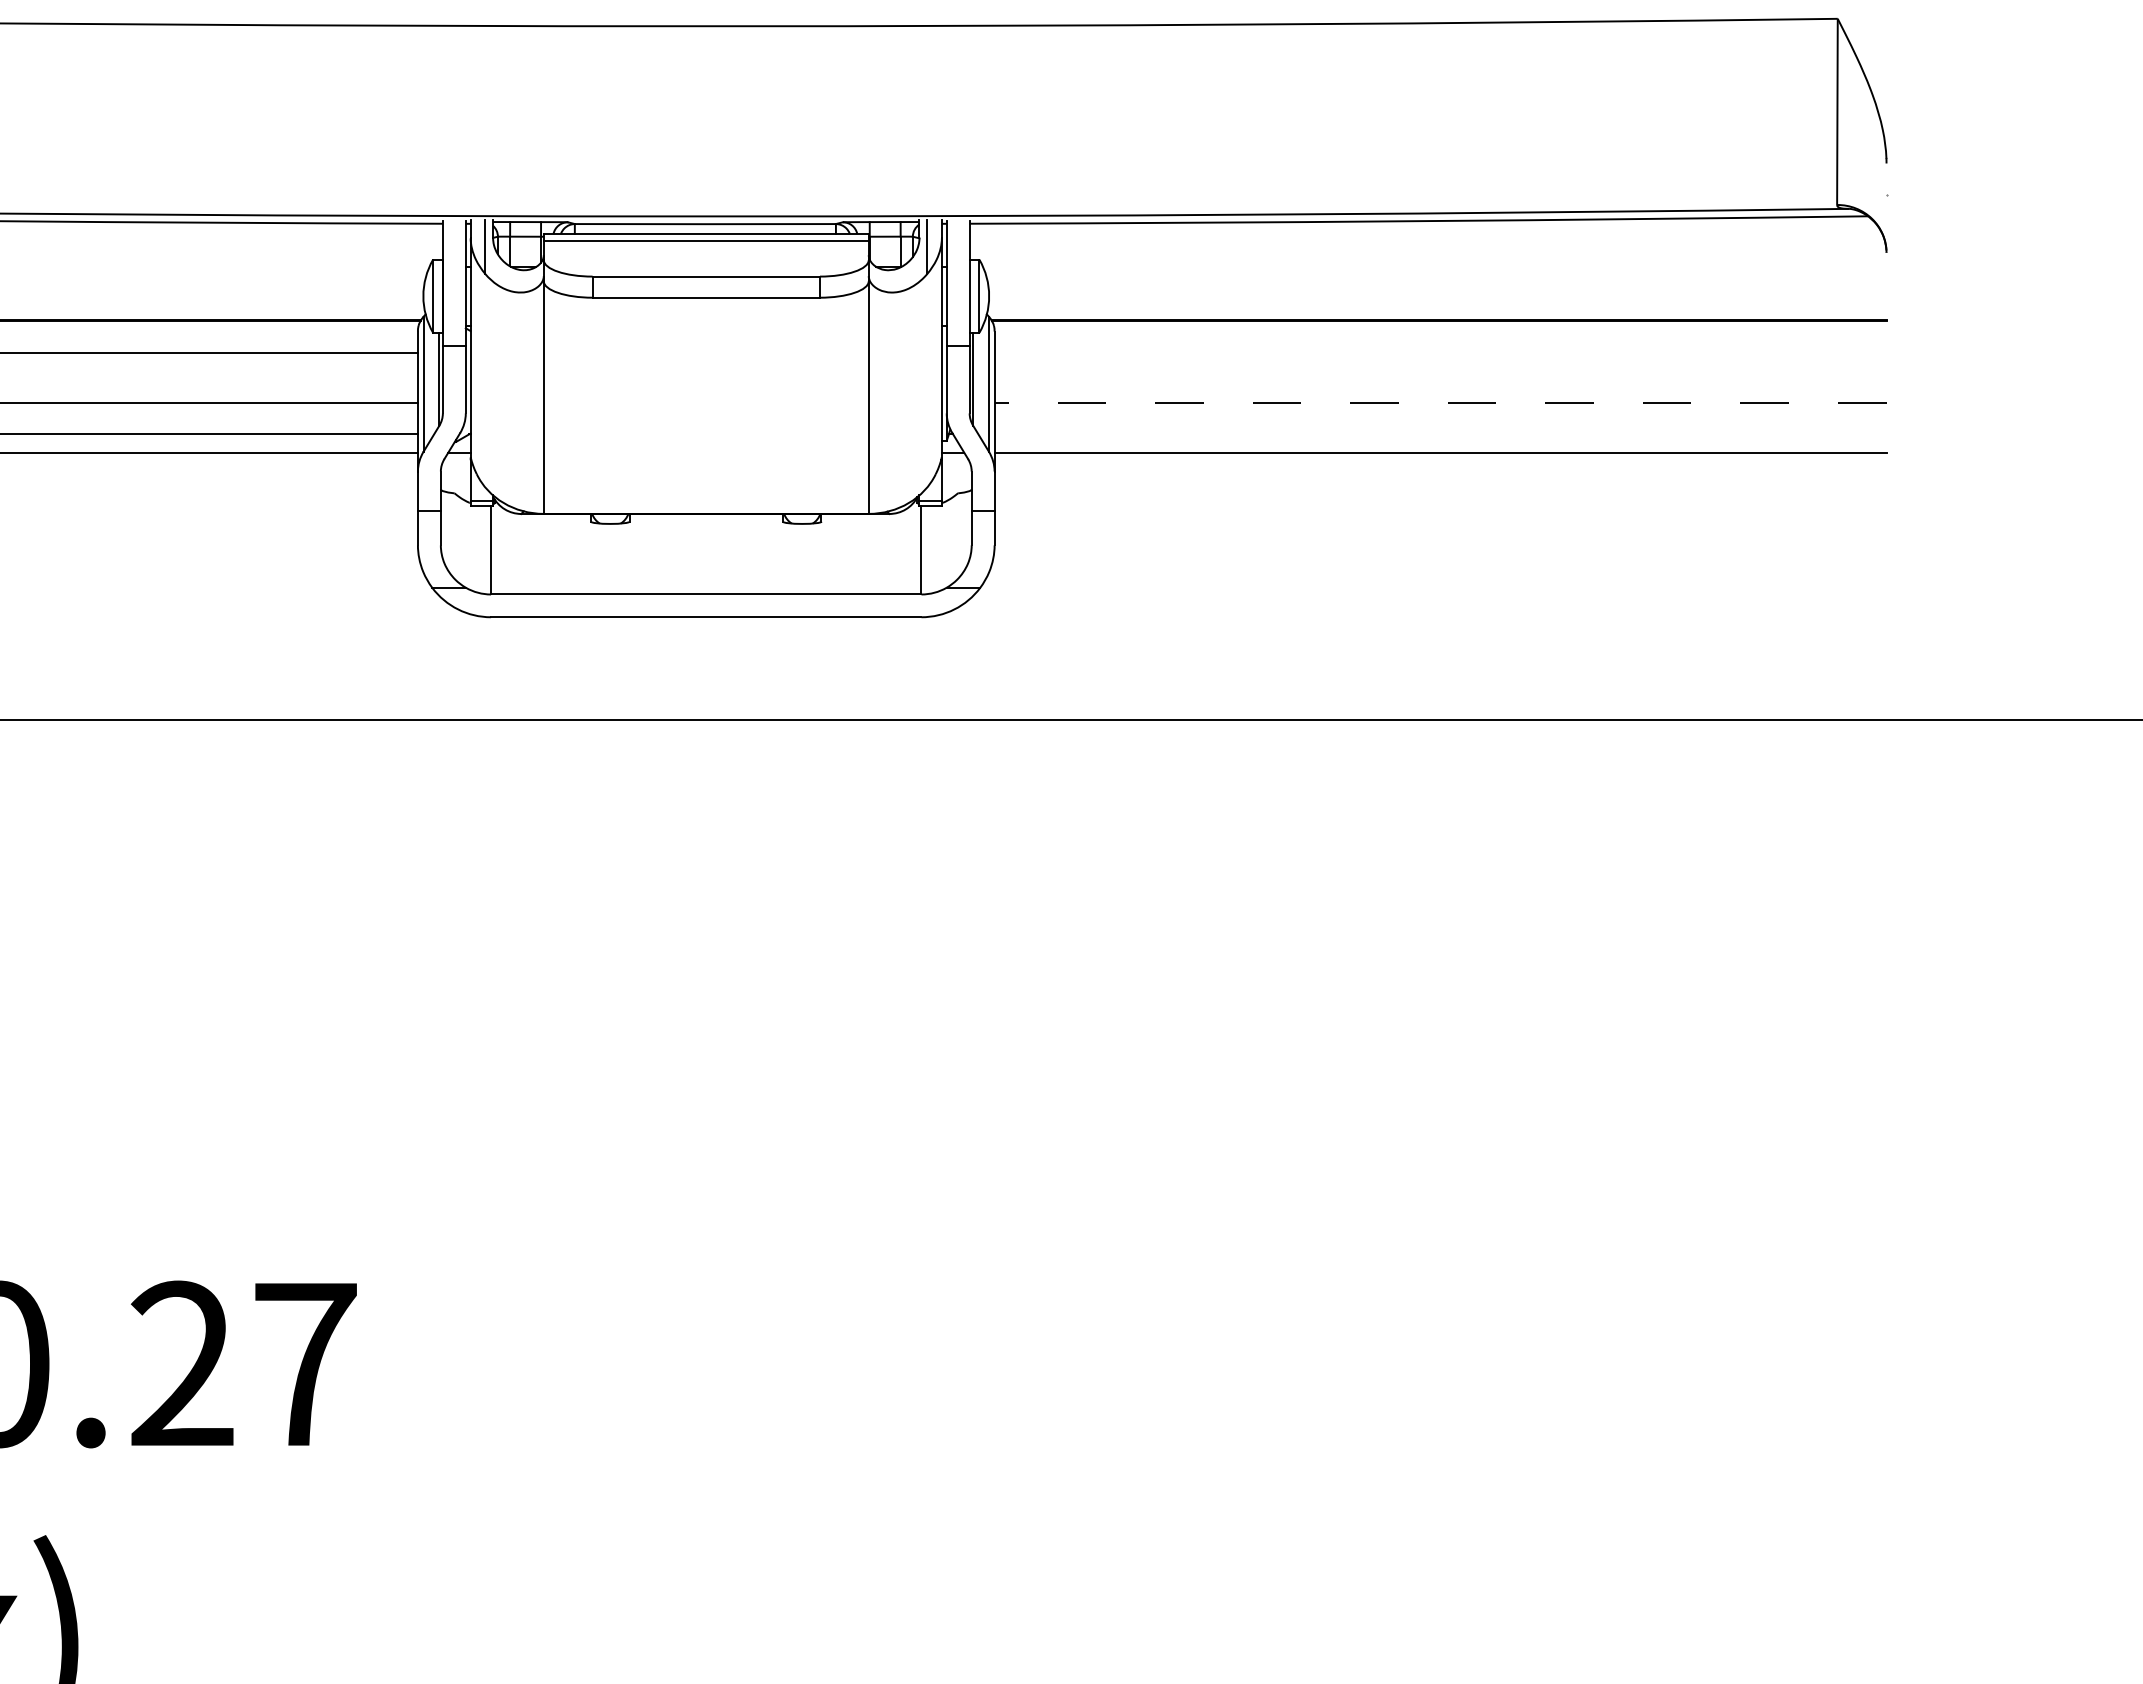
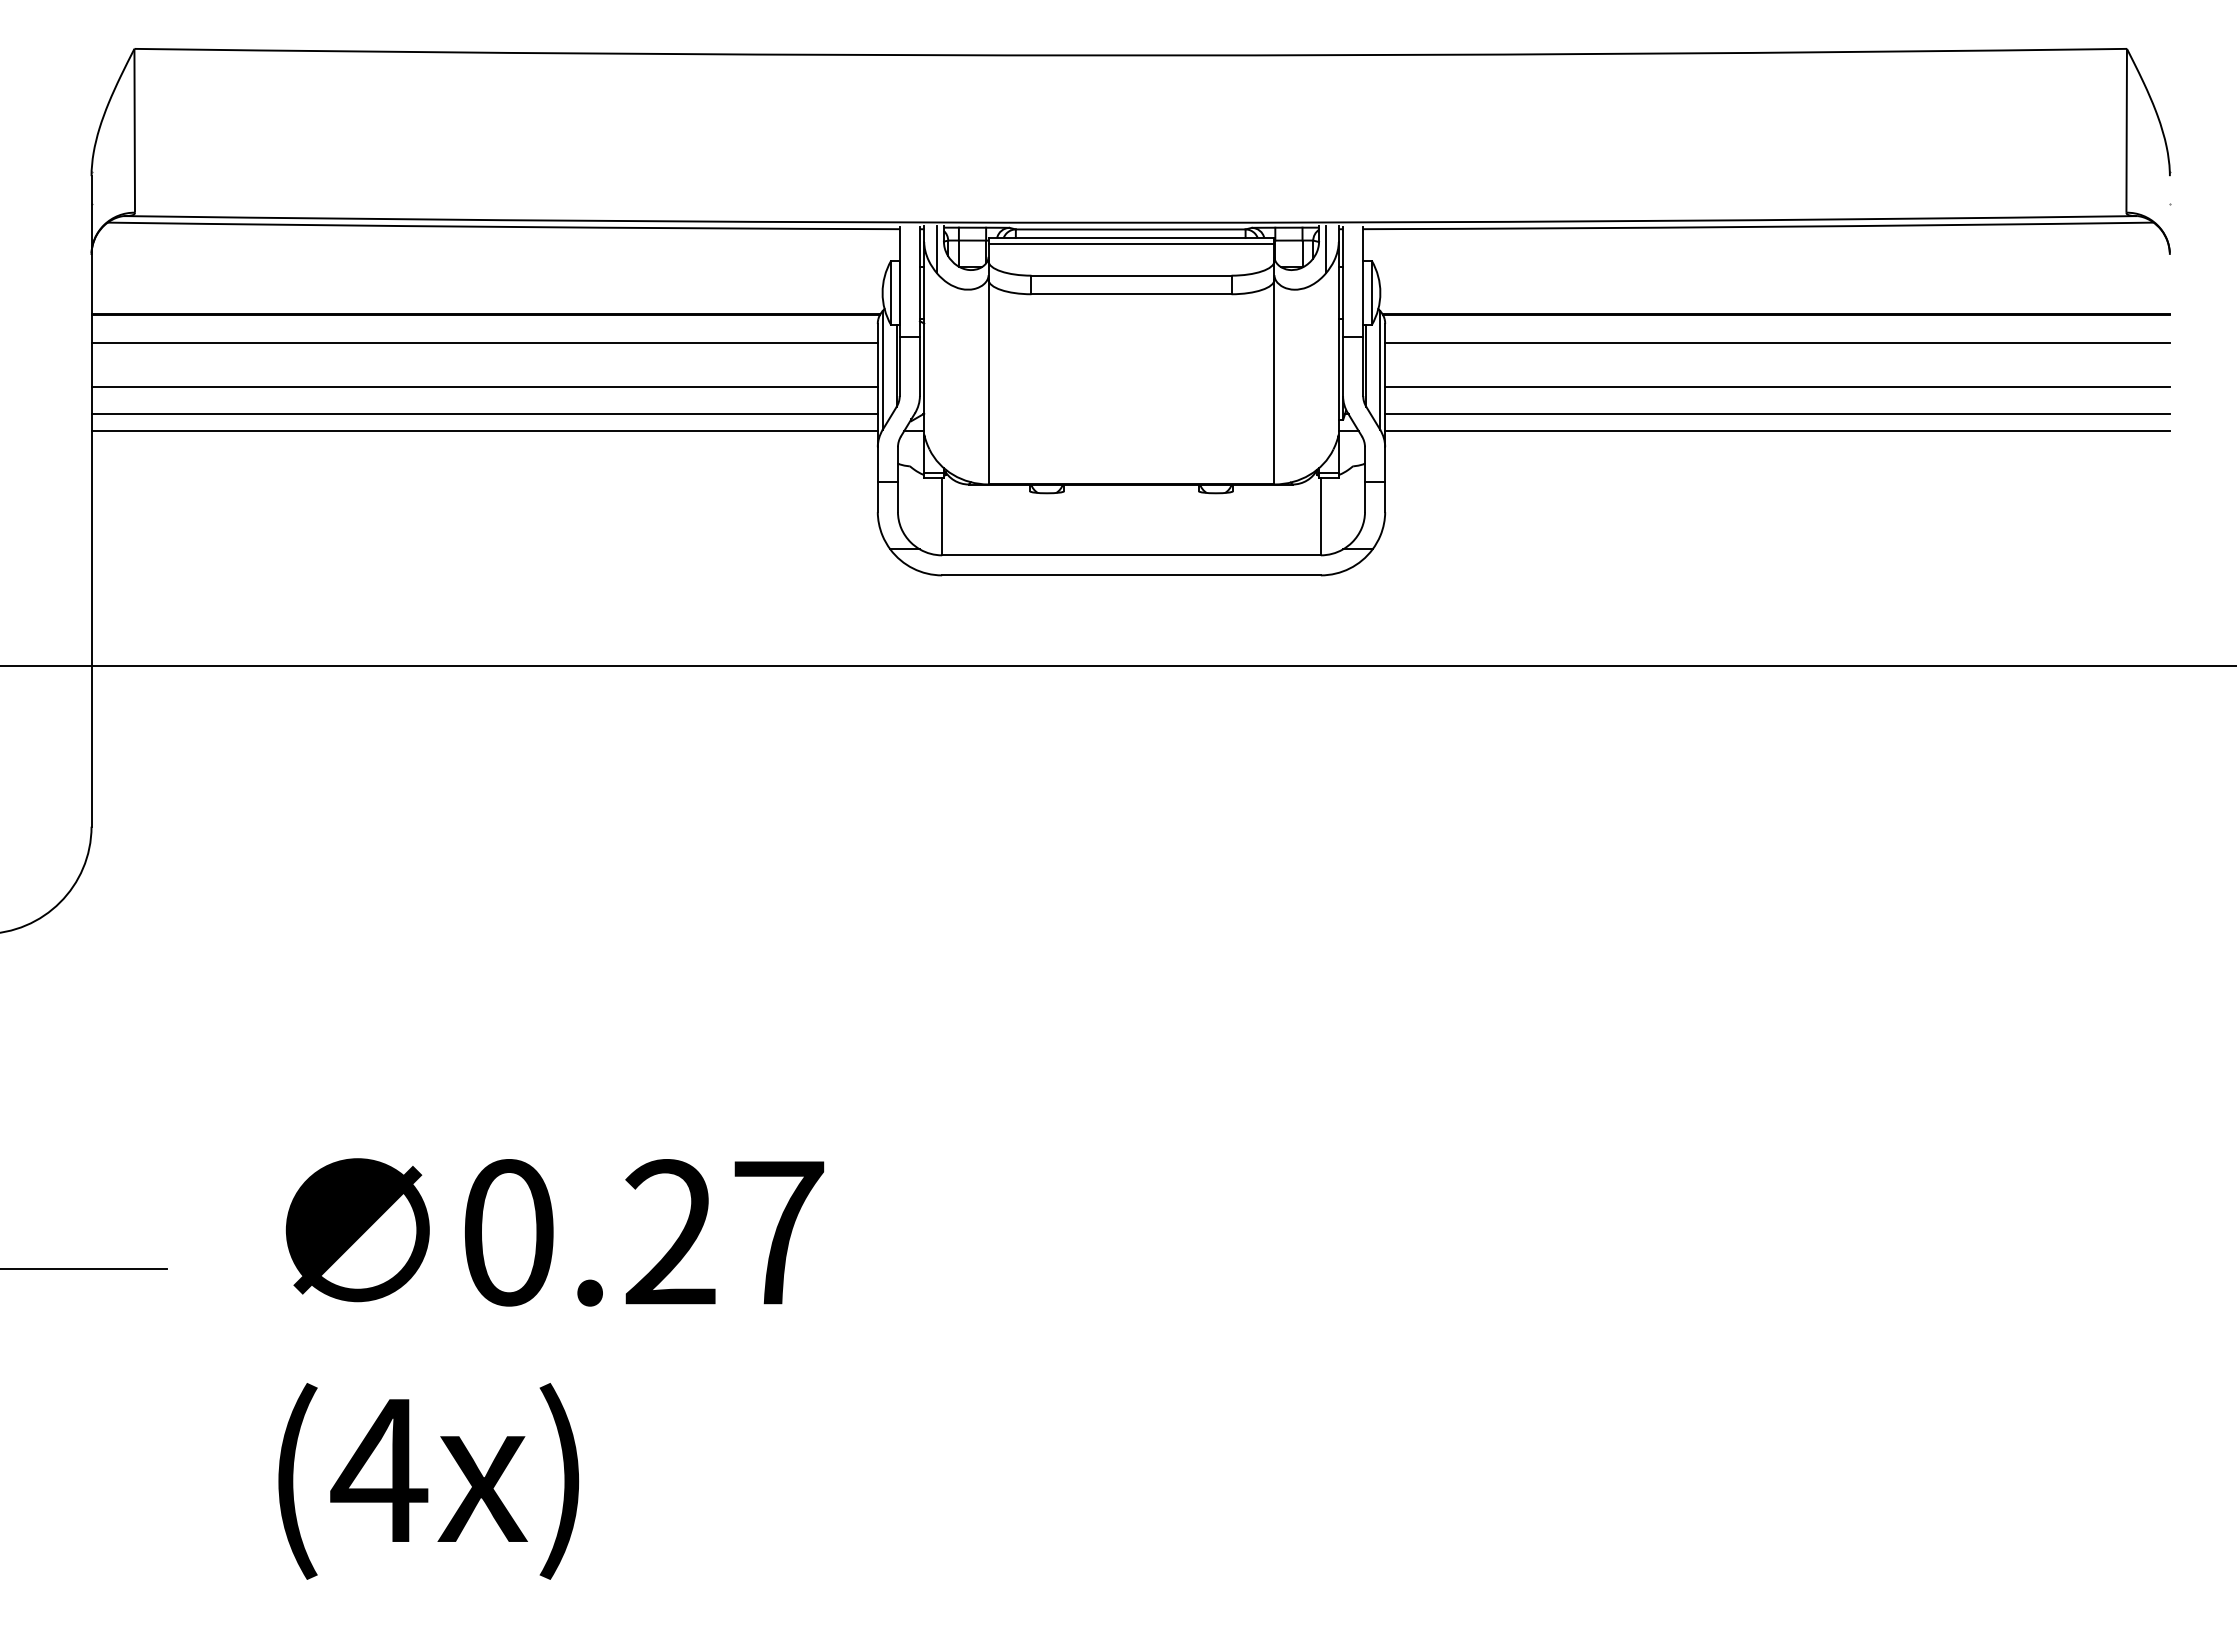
line: (1440, 352) -> (1777, 342), added
line: (1440, 402) -> (1777, 386), dashed -> solid
line: (1440, 434) -> (1777, 414), added

